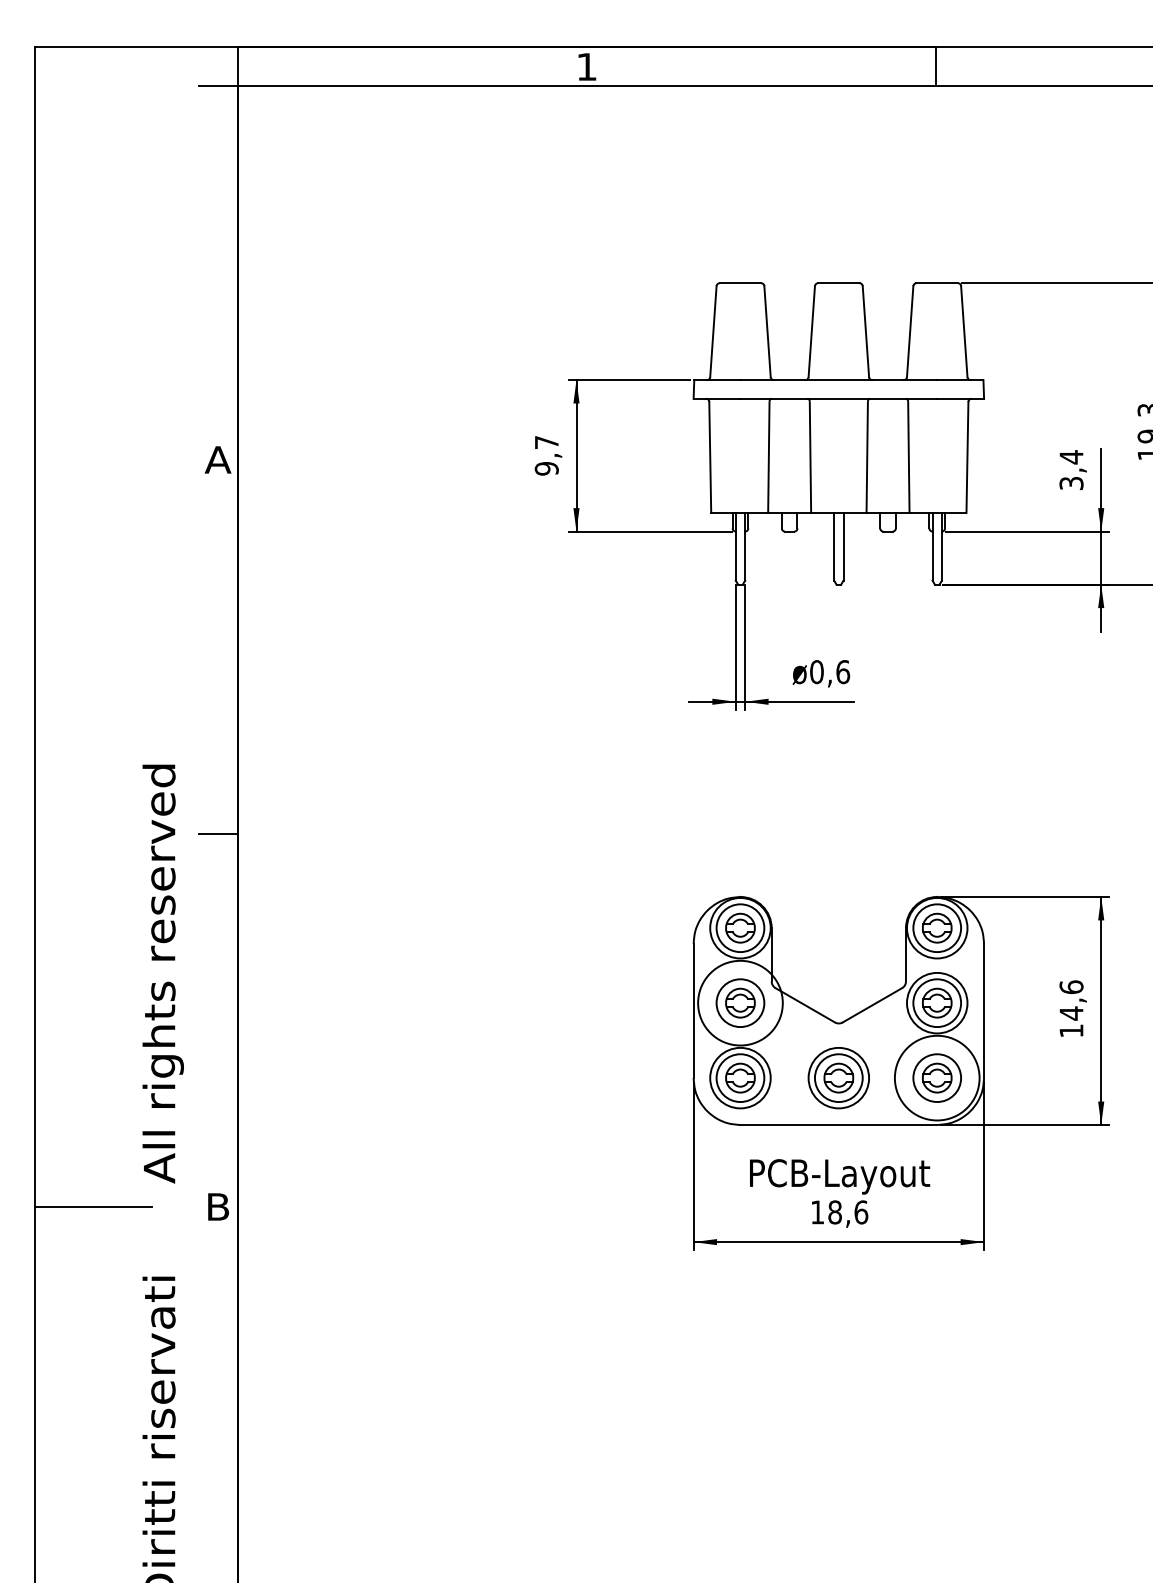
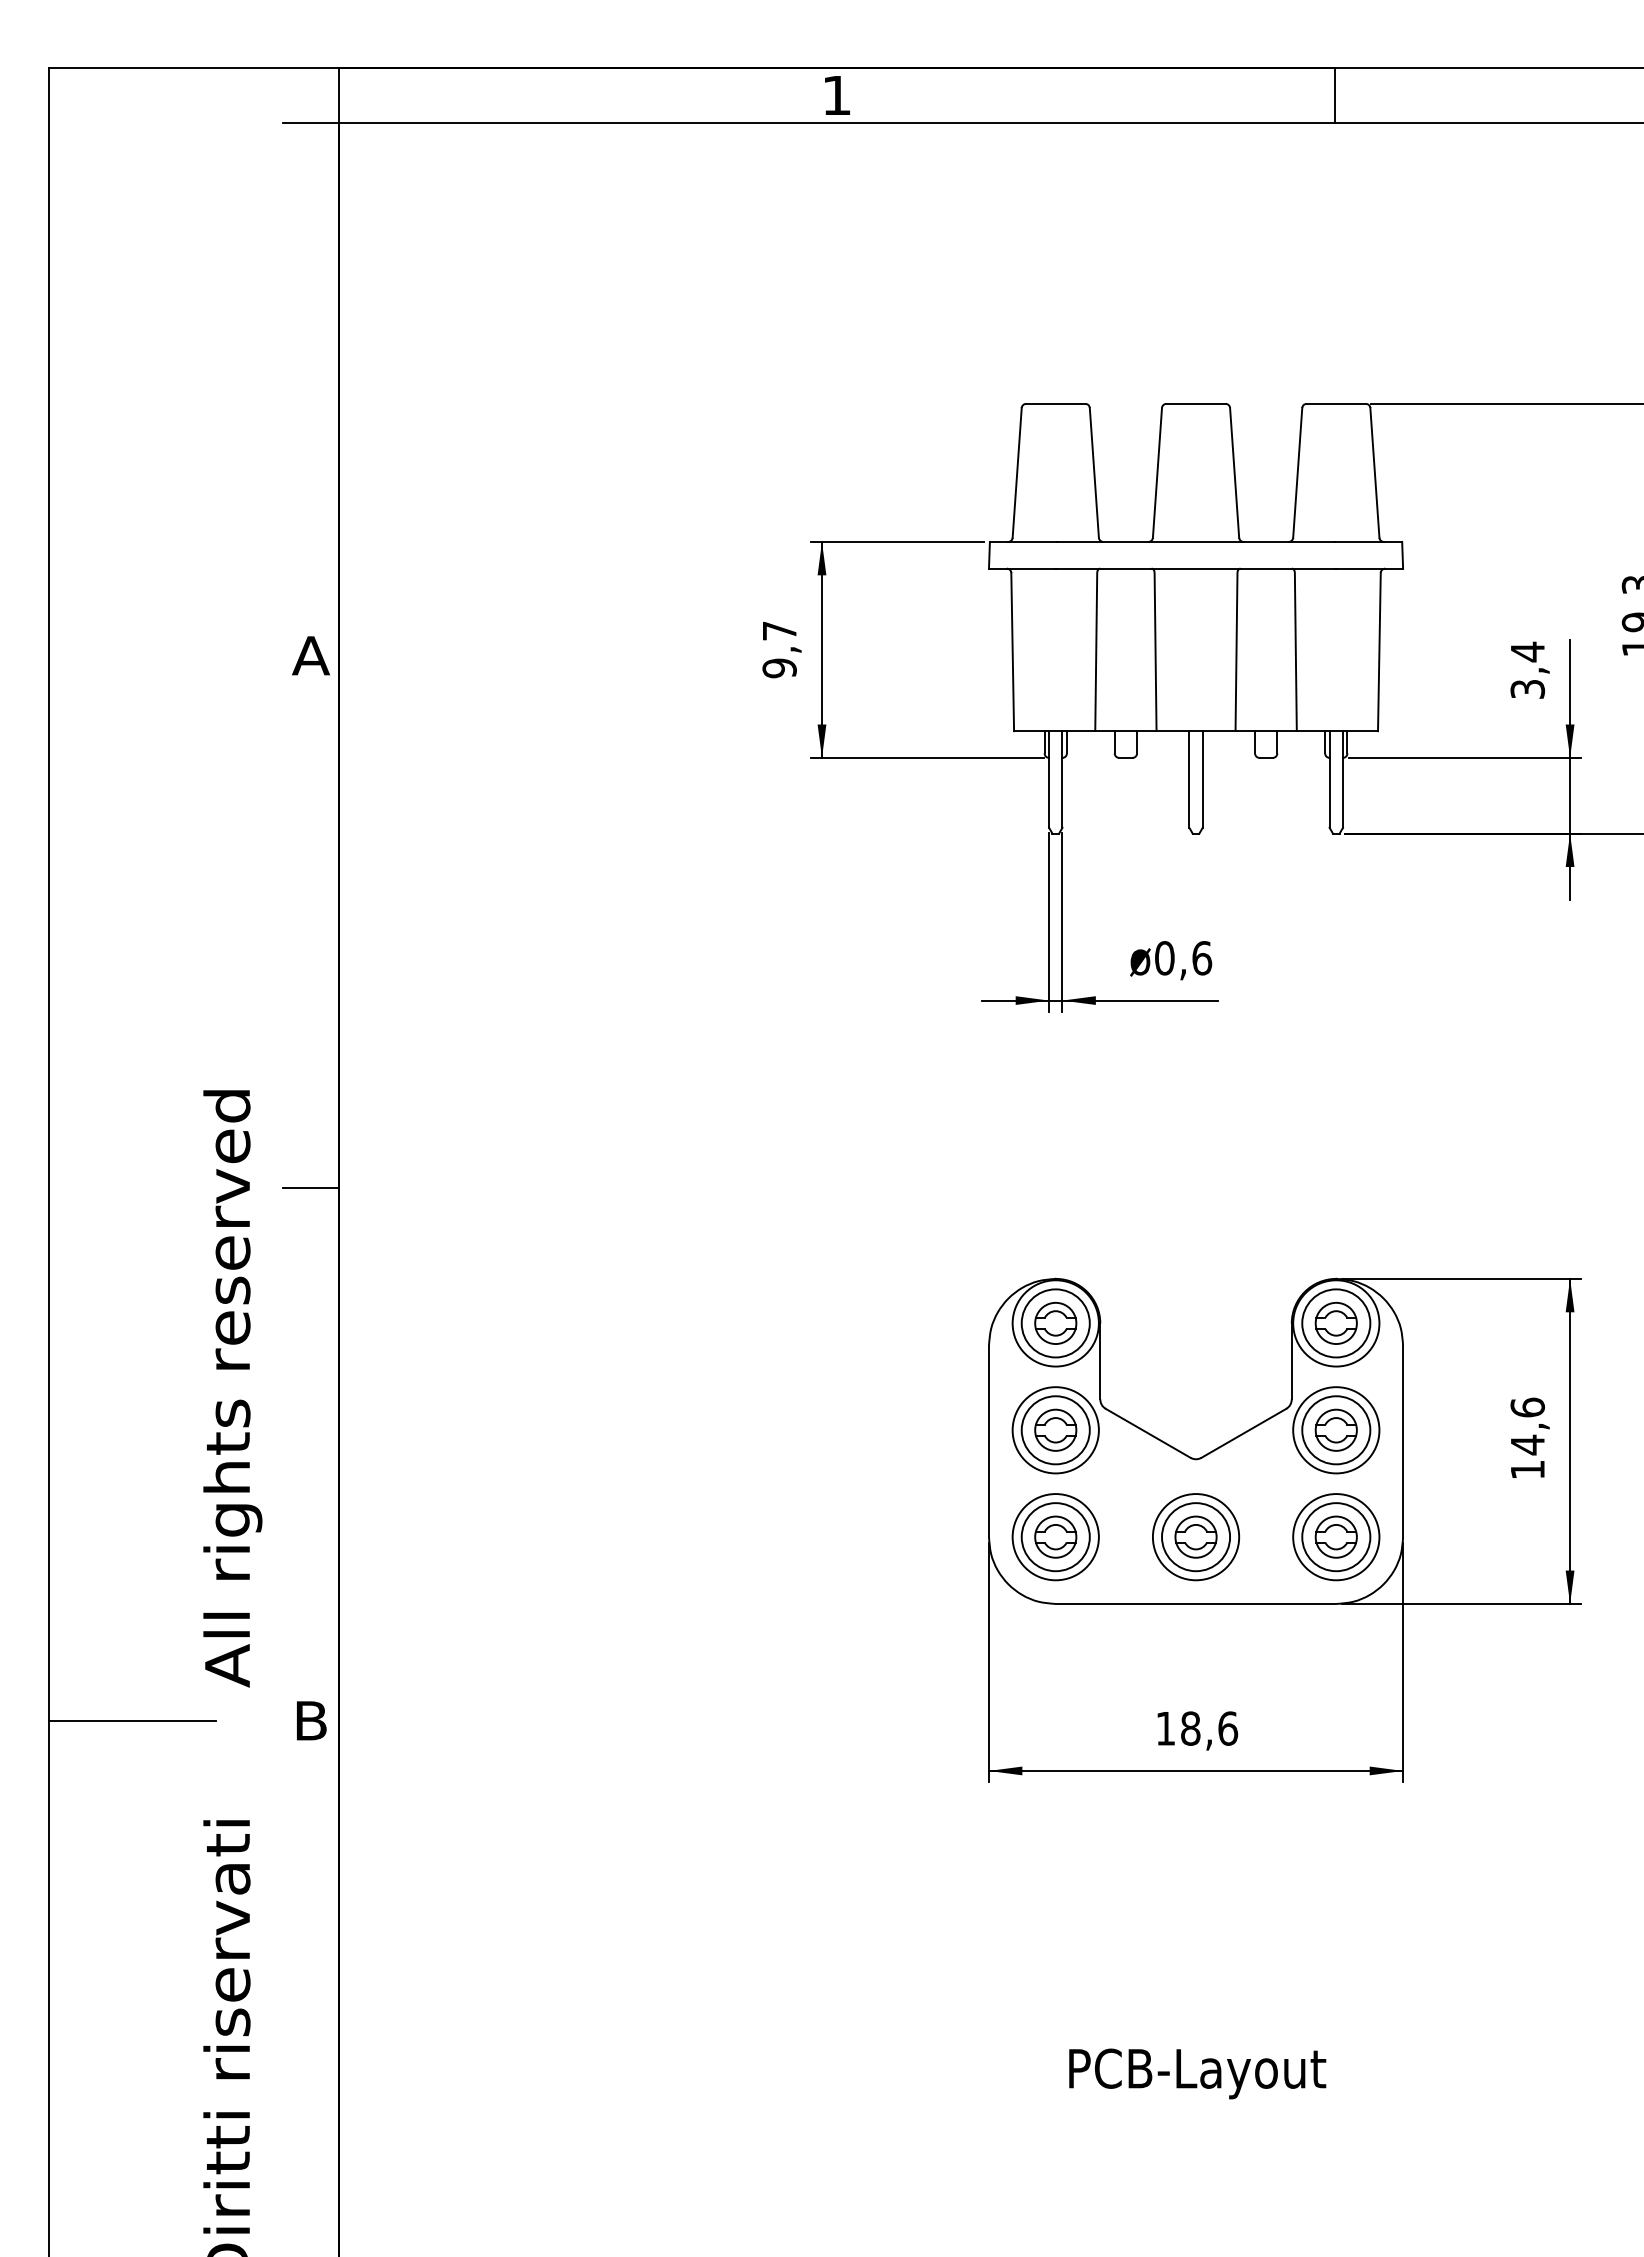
circle: (740, 1003) -> (1055, 1430), size x0.71
circle: (937, 1078) -> (1336, 1537), size x0.71
text: (839, 1176) -> (1197, 2073), moved

